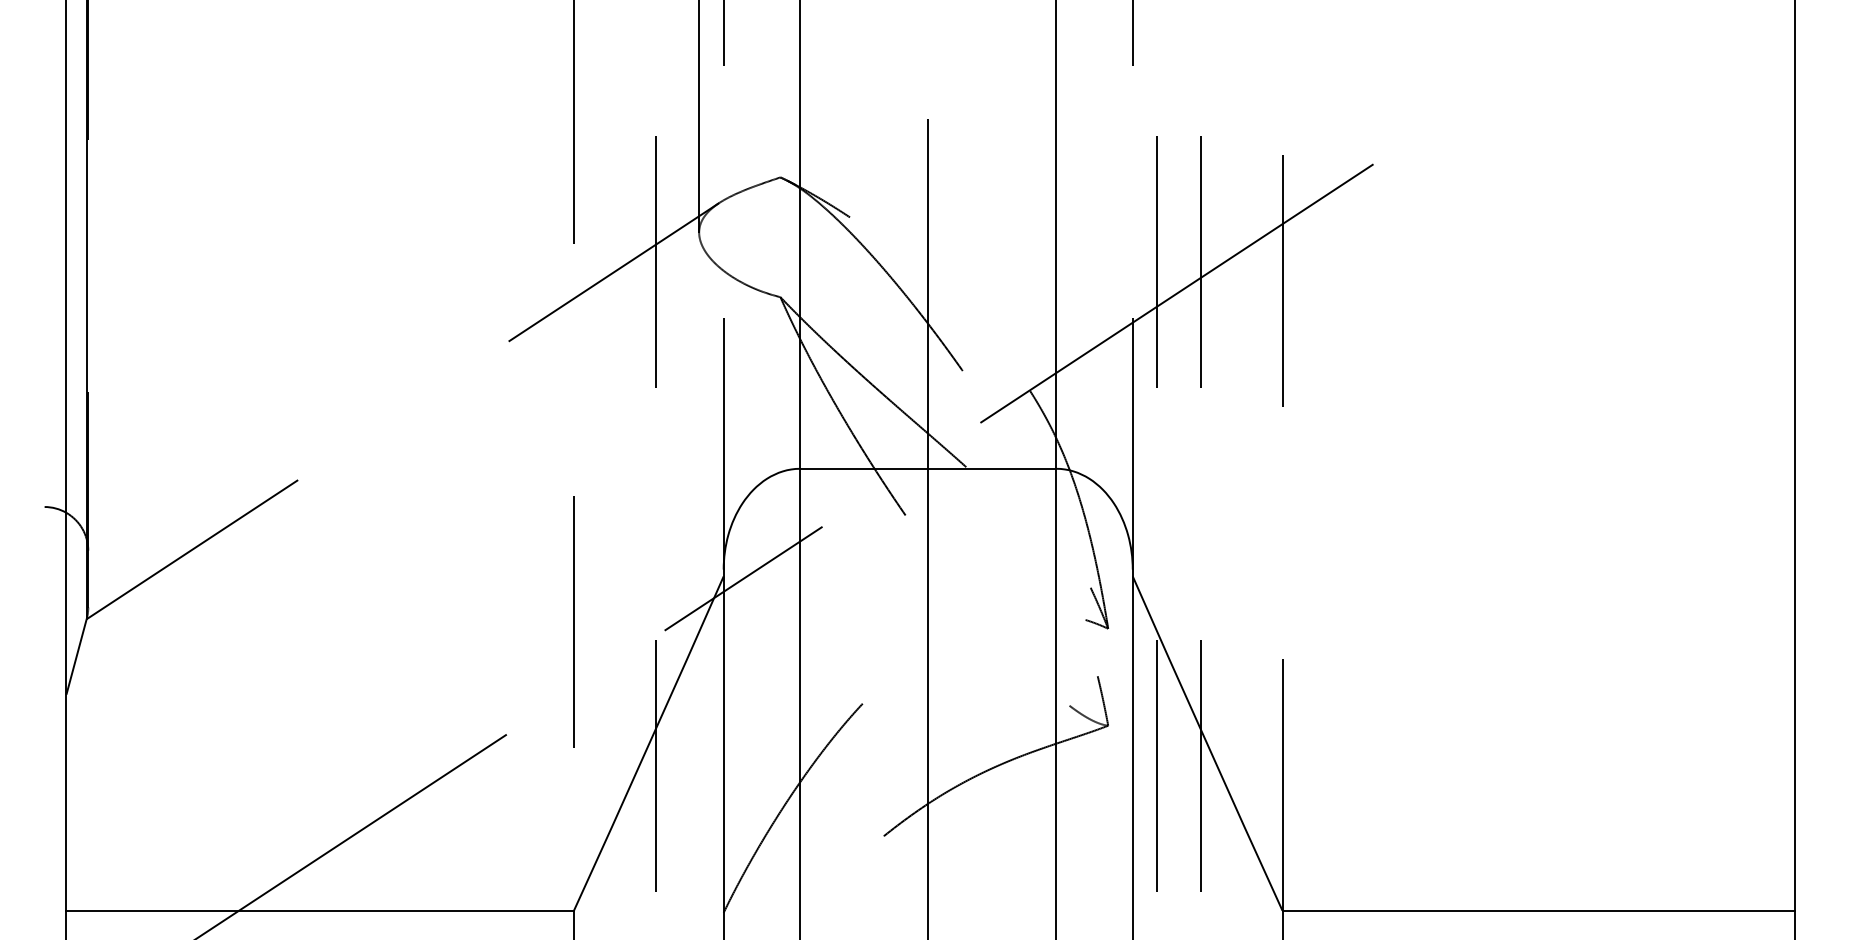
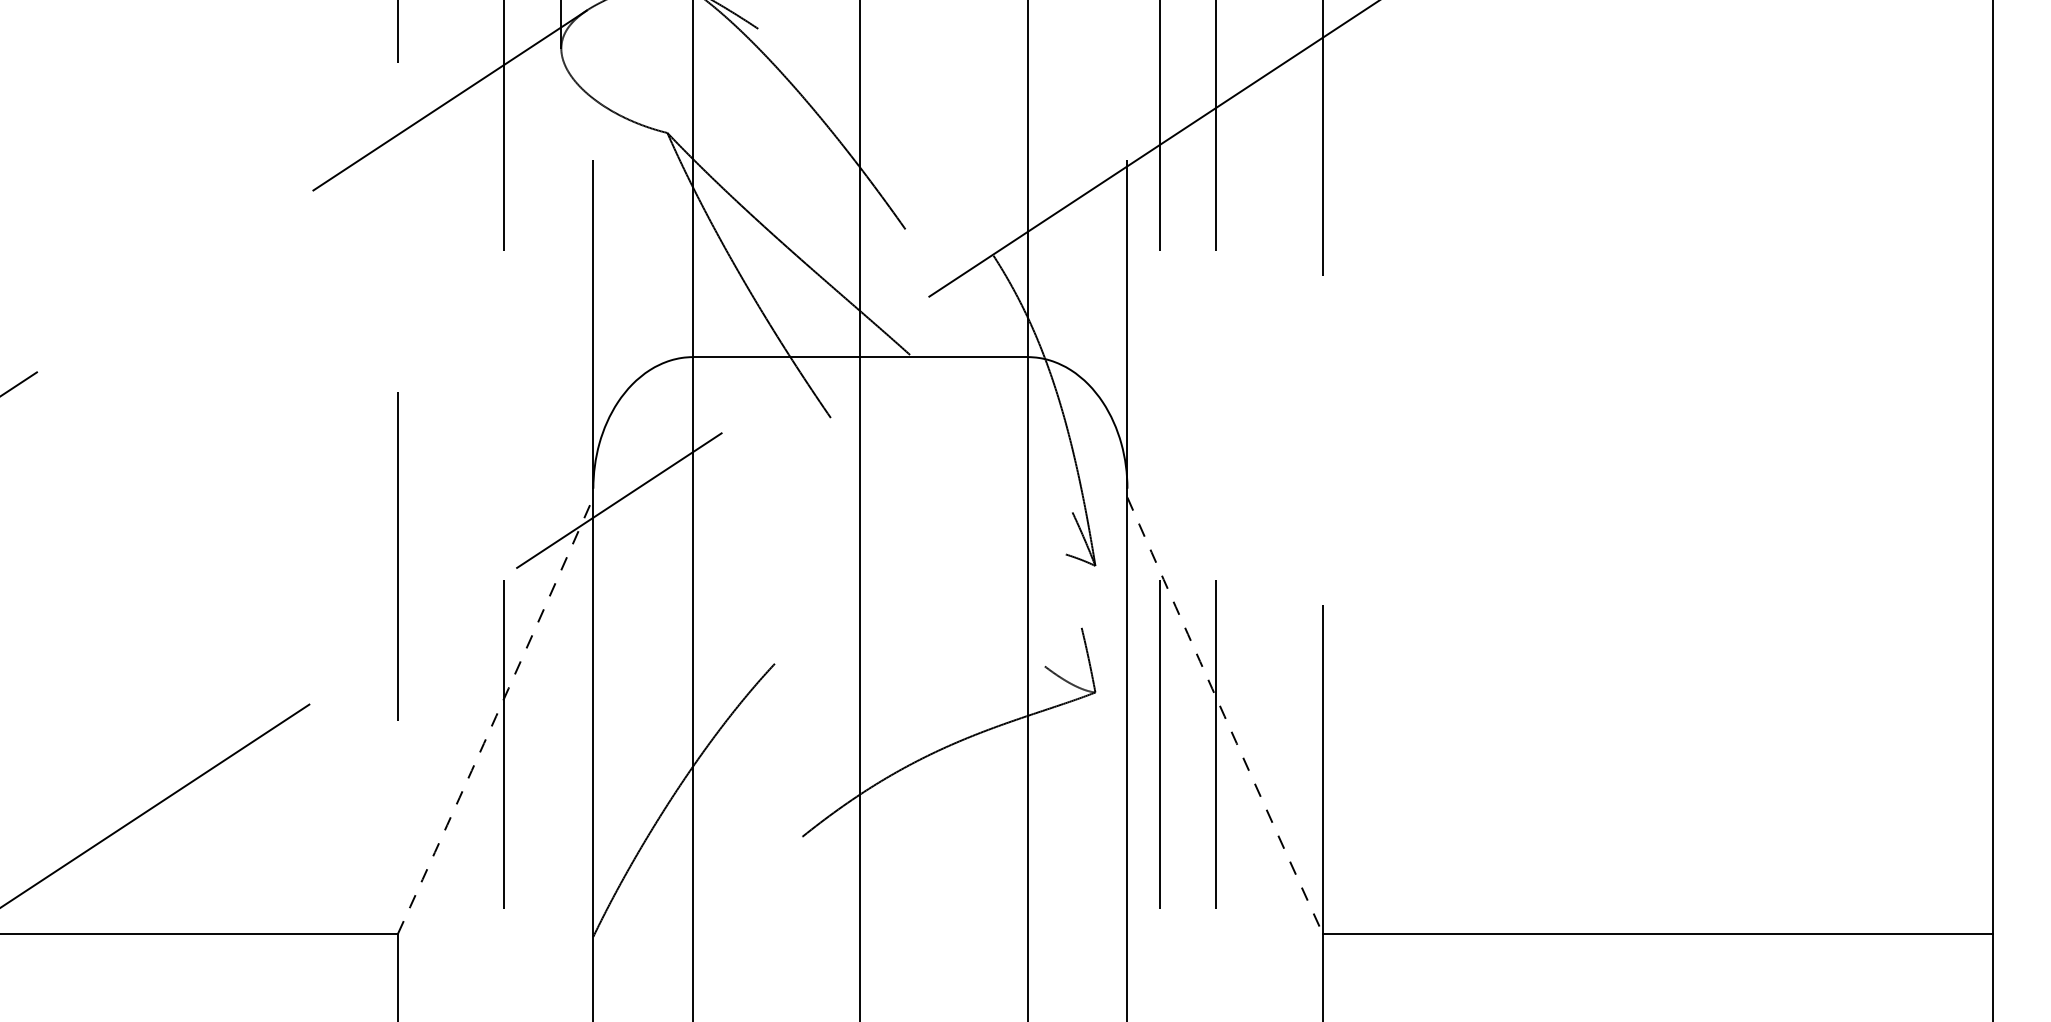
arc: (649, 743) -> (496, 715), solid -> dashed
arc: (1207, 743) -> (1225, 715), solid -> dashed

